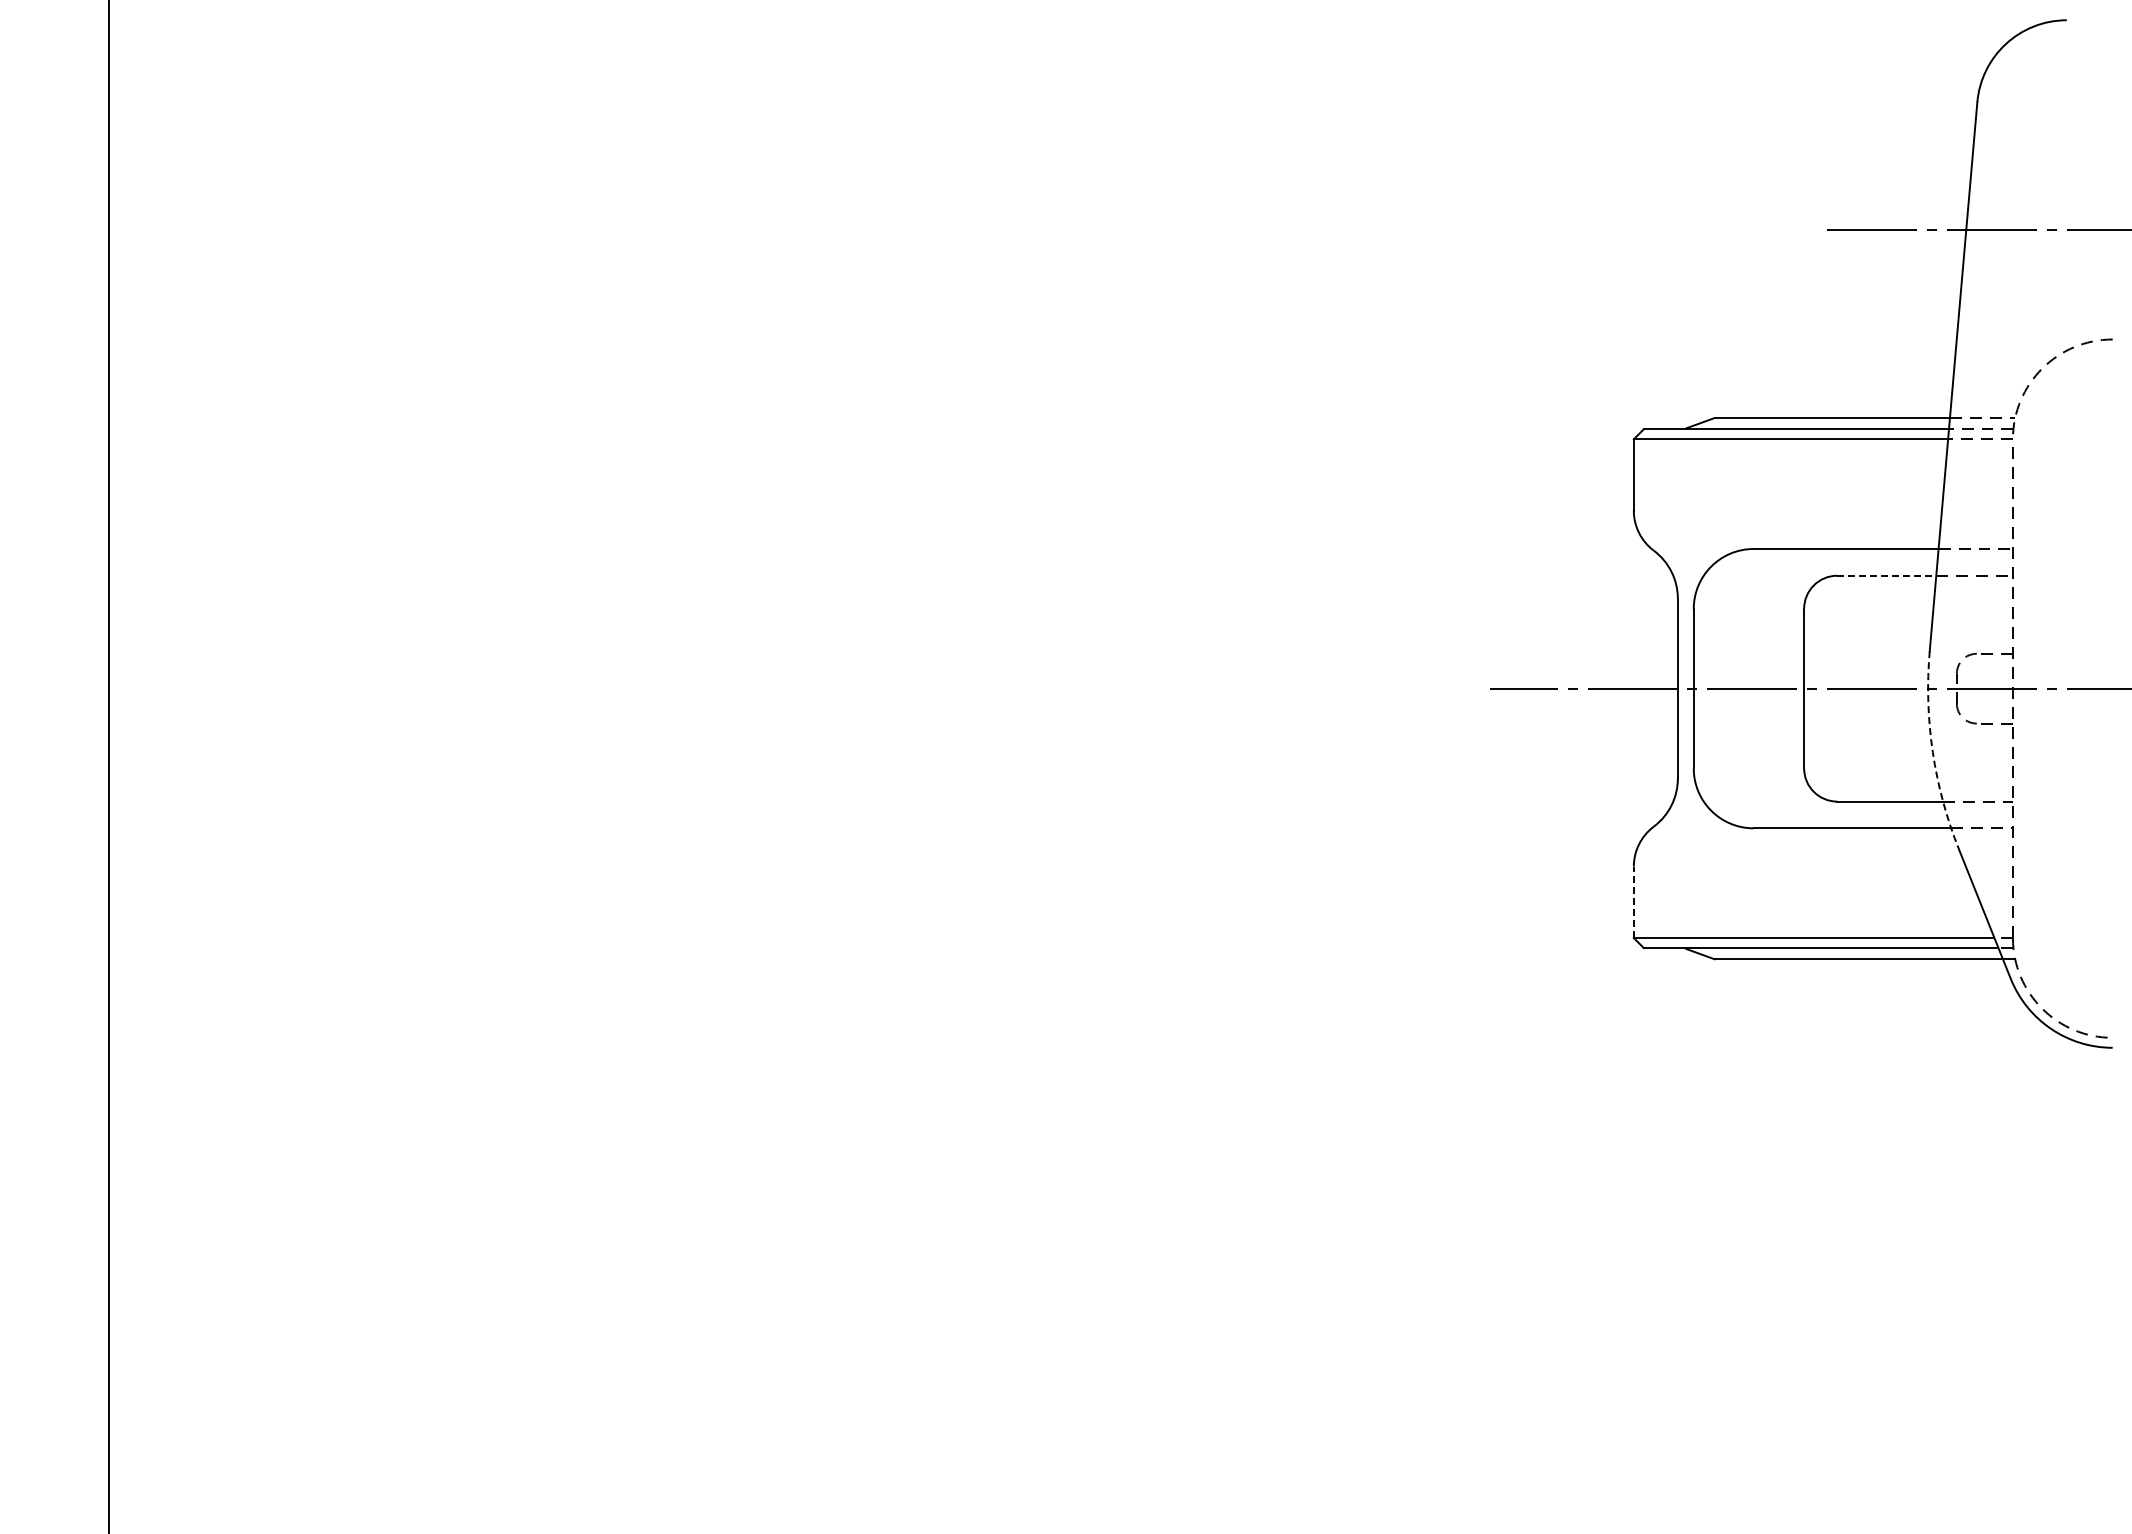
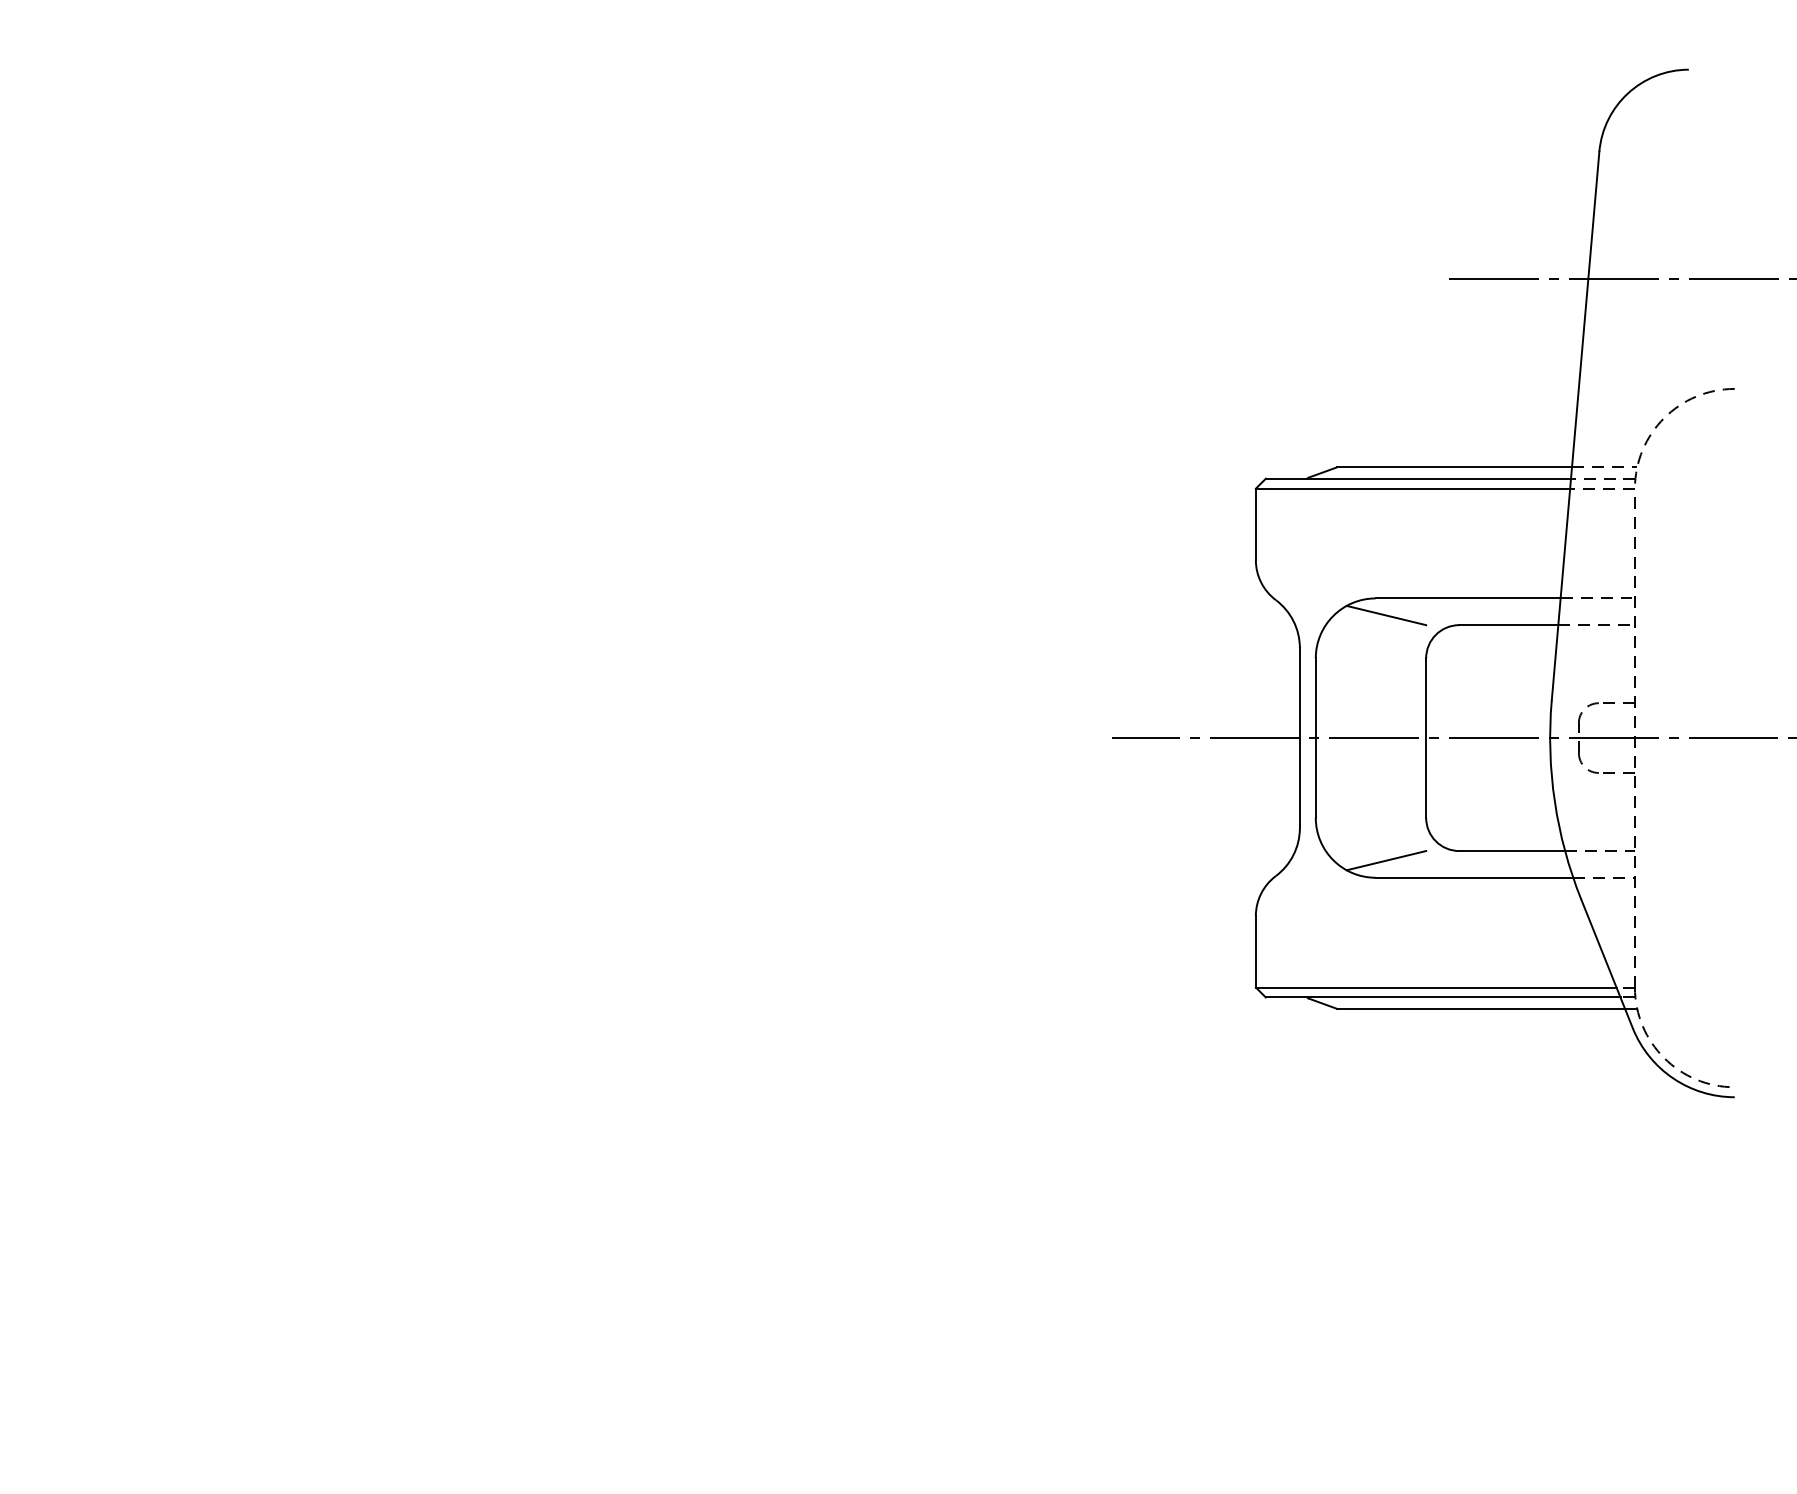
line: (1764, 565) -> (1386, 614), added
line: (1886, 575) -> (1508, 624), dashed -> solid
arc: (1932, 752) -> (1554, 801), dashed -> solid
line: (1764, 810) -> (1386, 859), added
line: (1633, 902) -> (1255, 951), dashed -> solid

